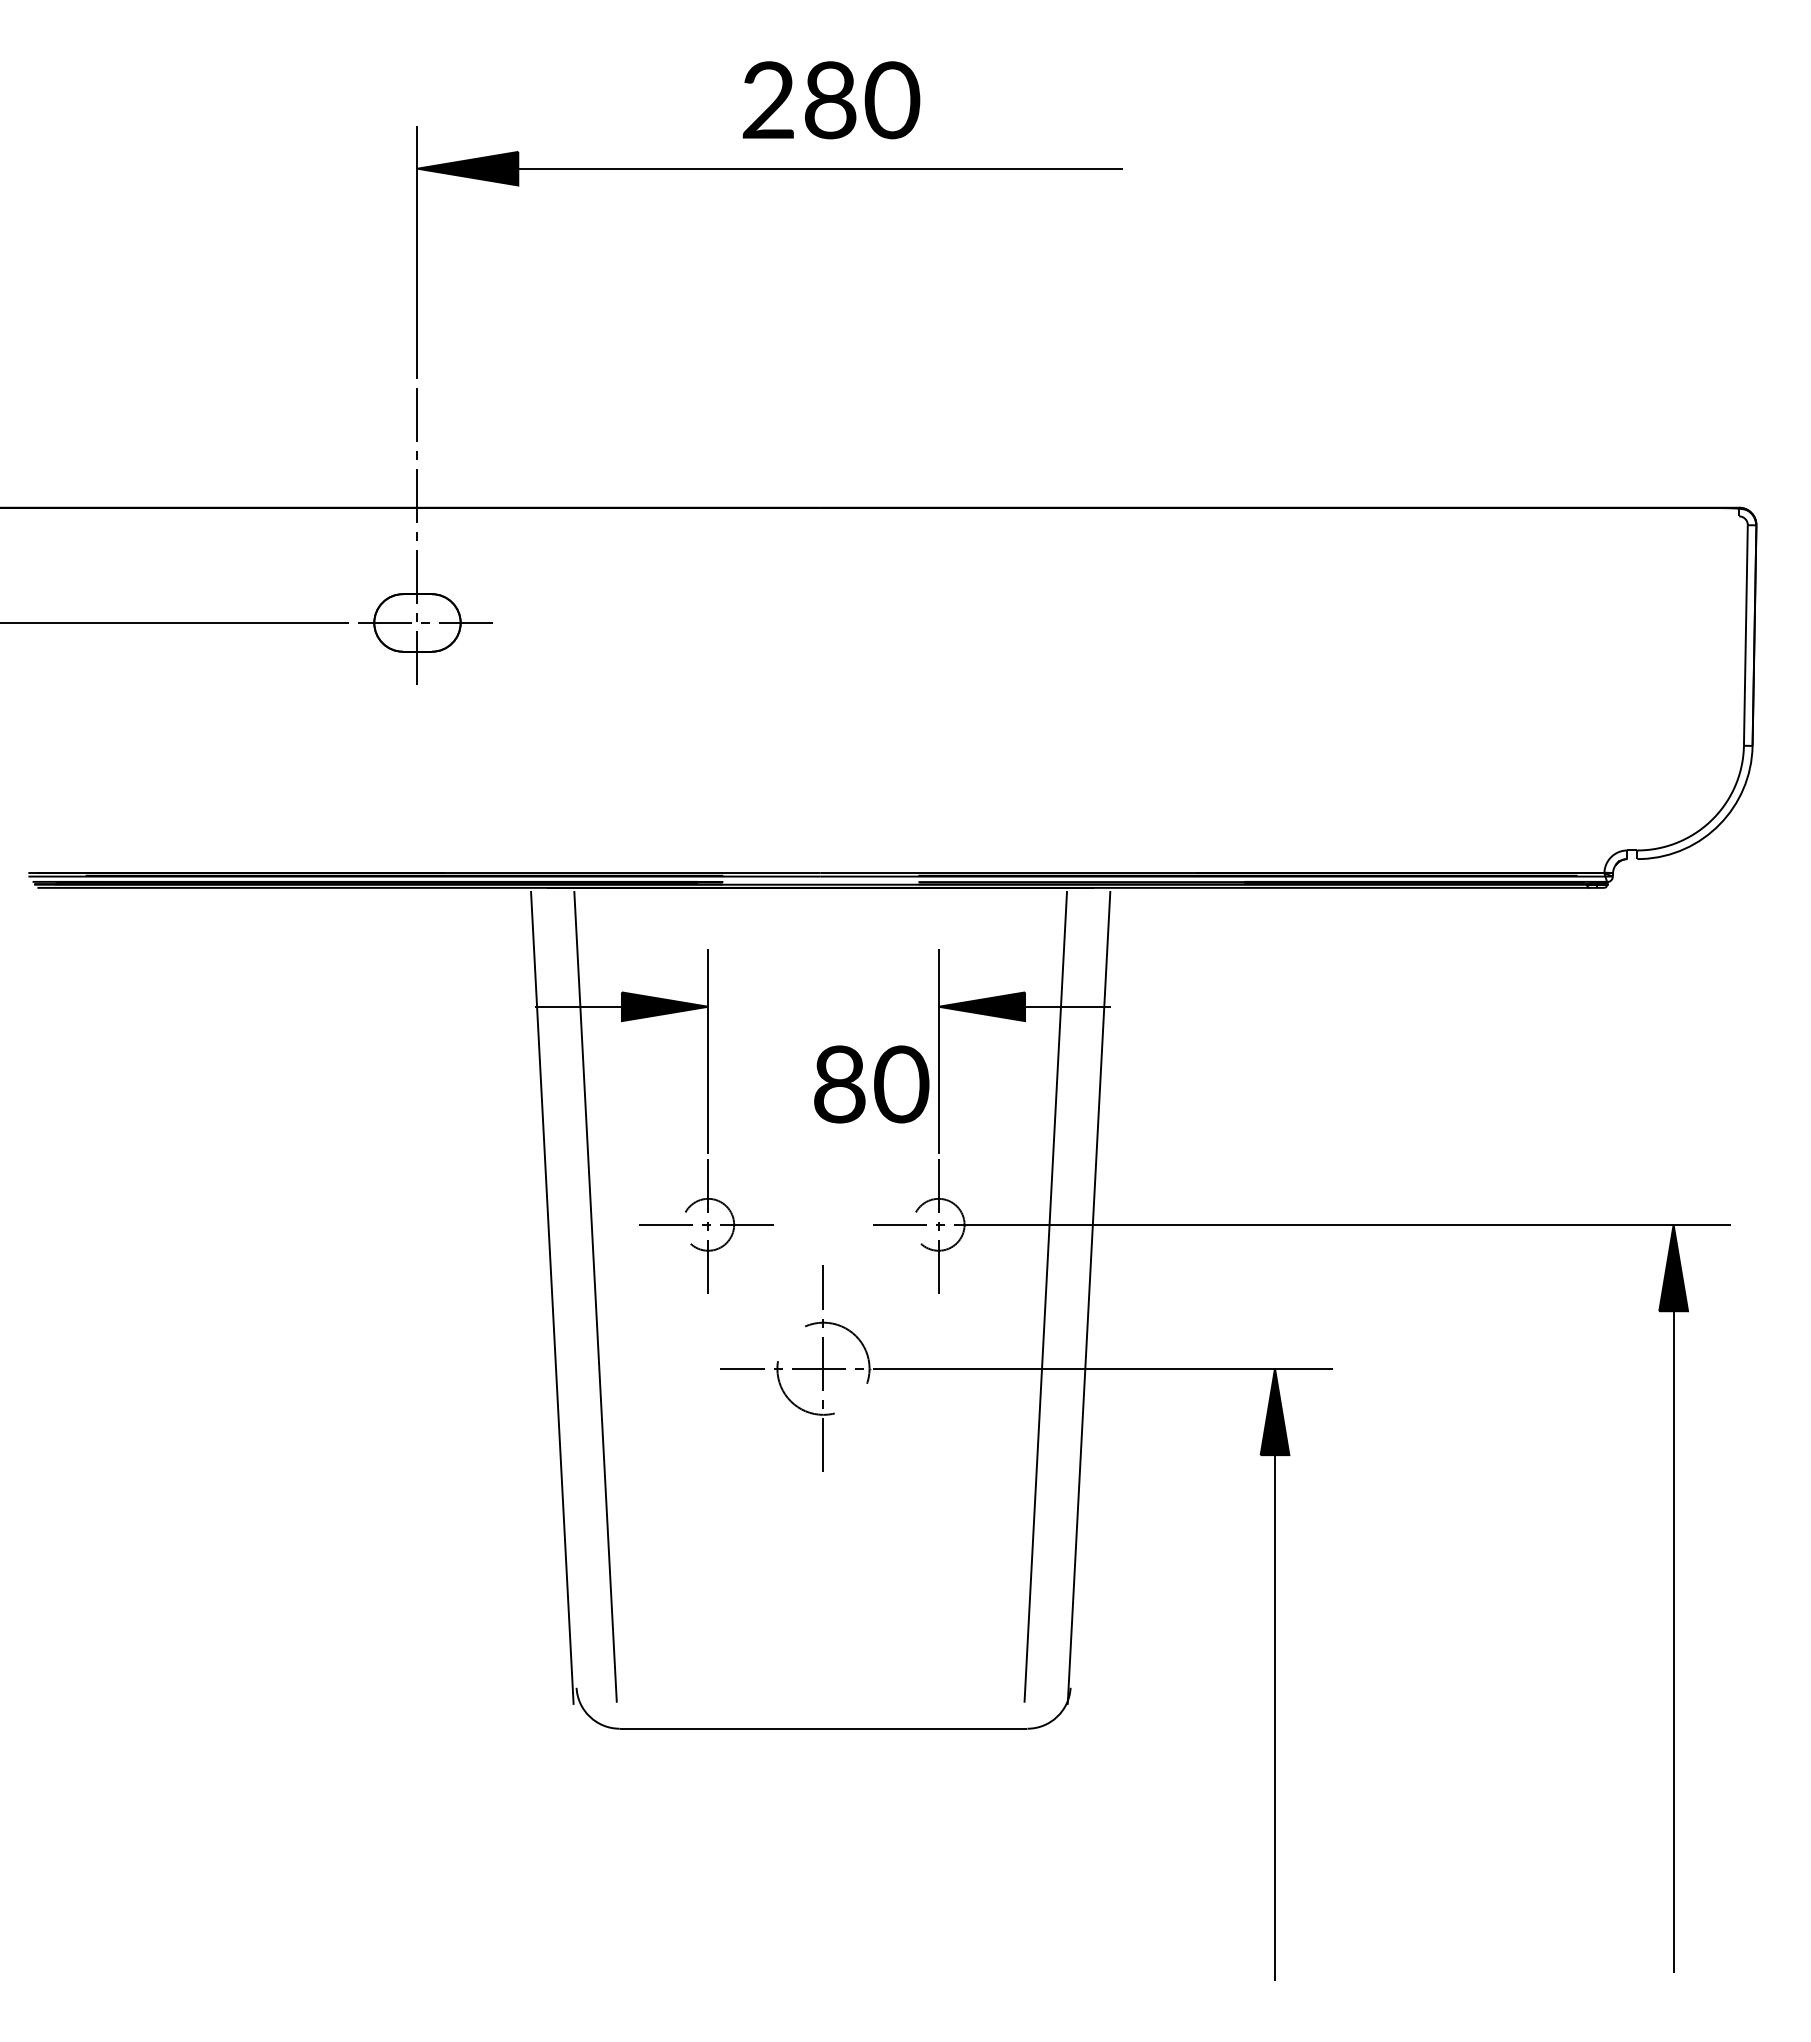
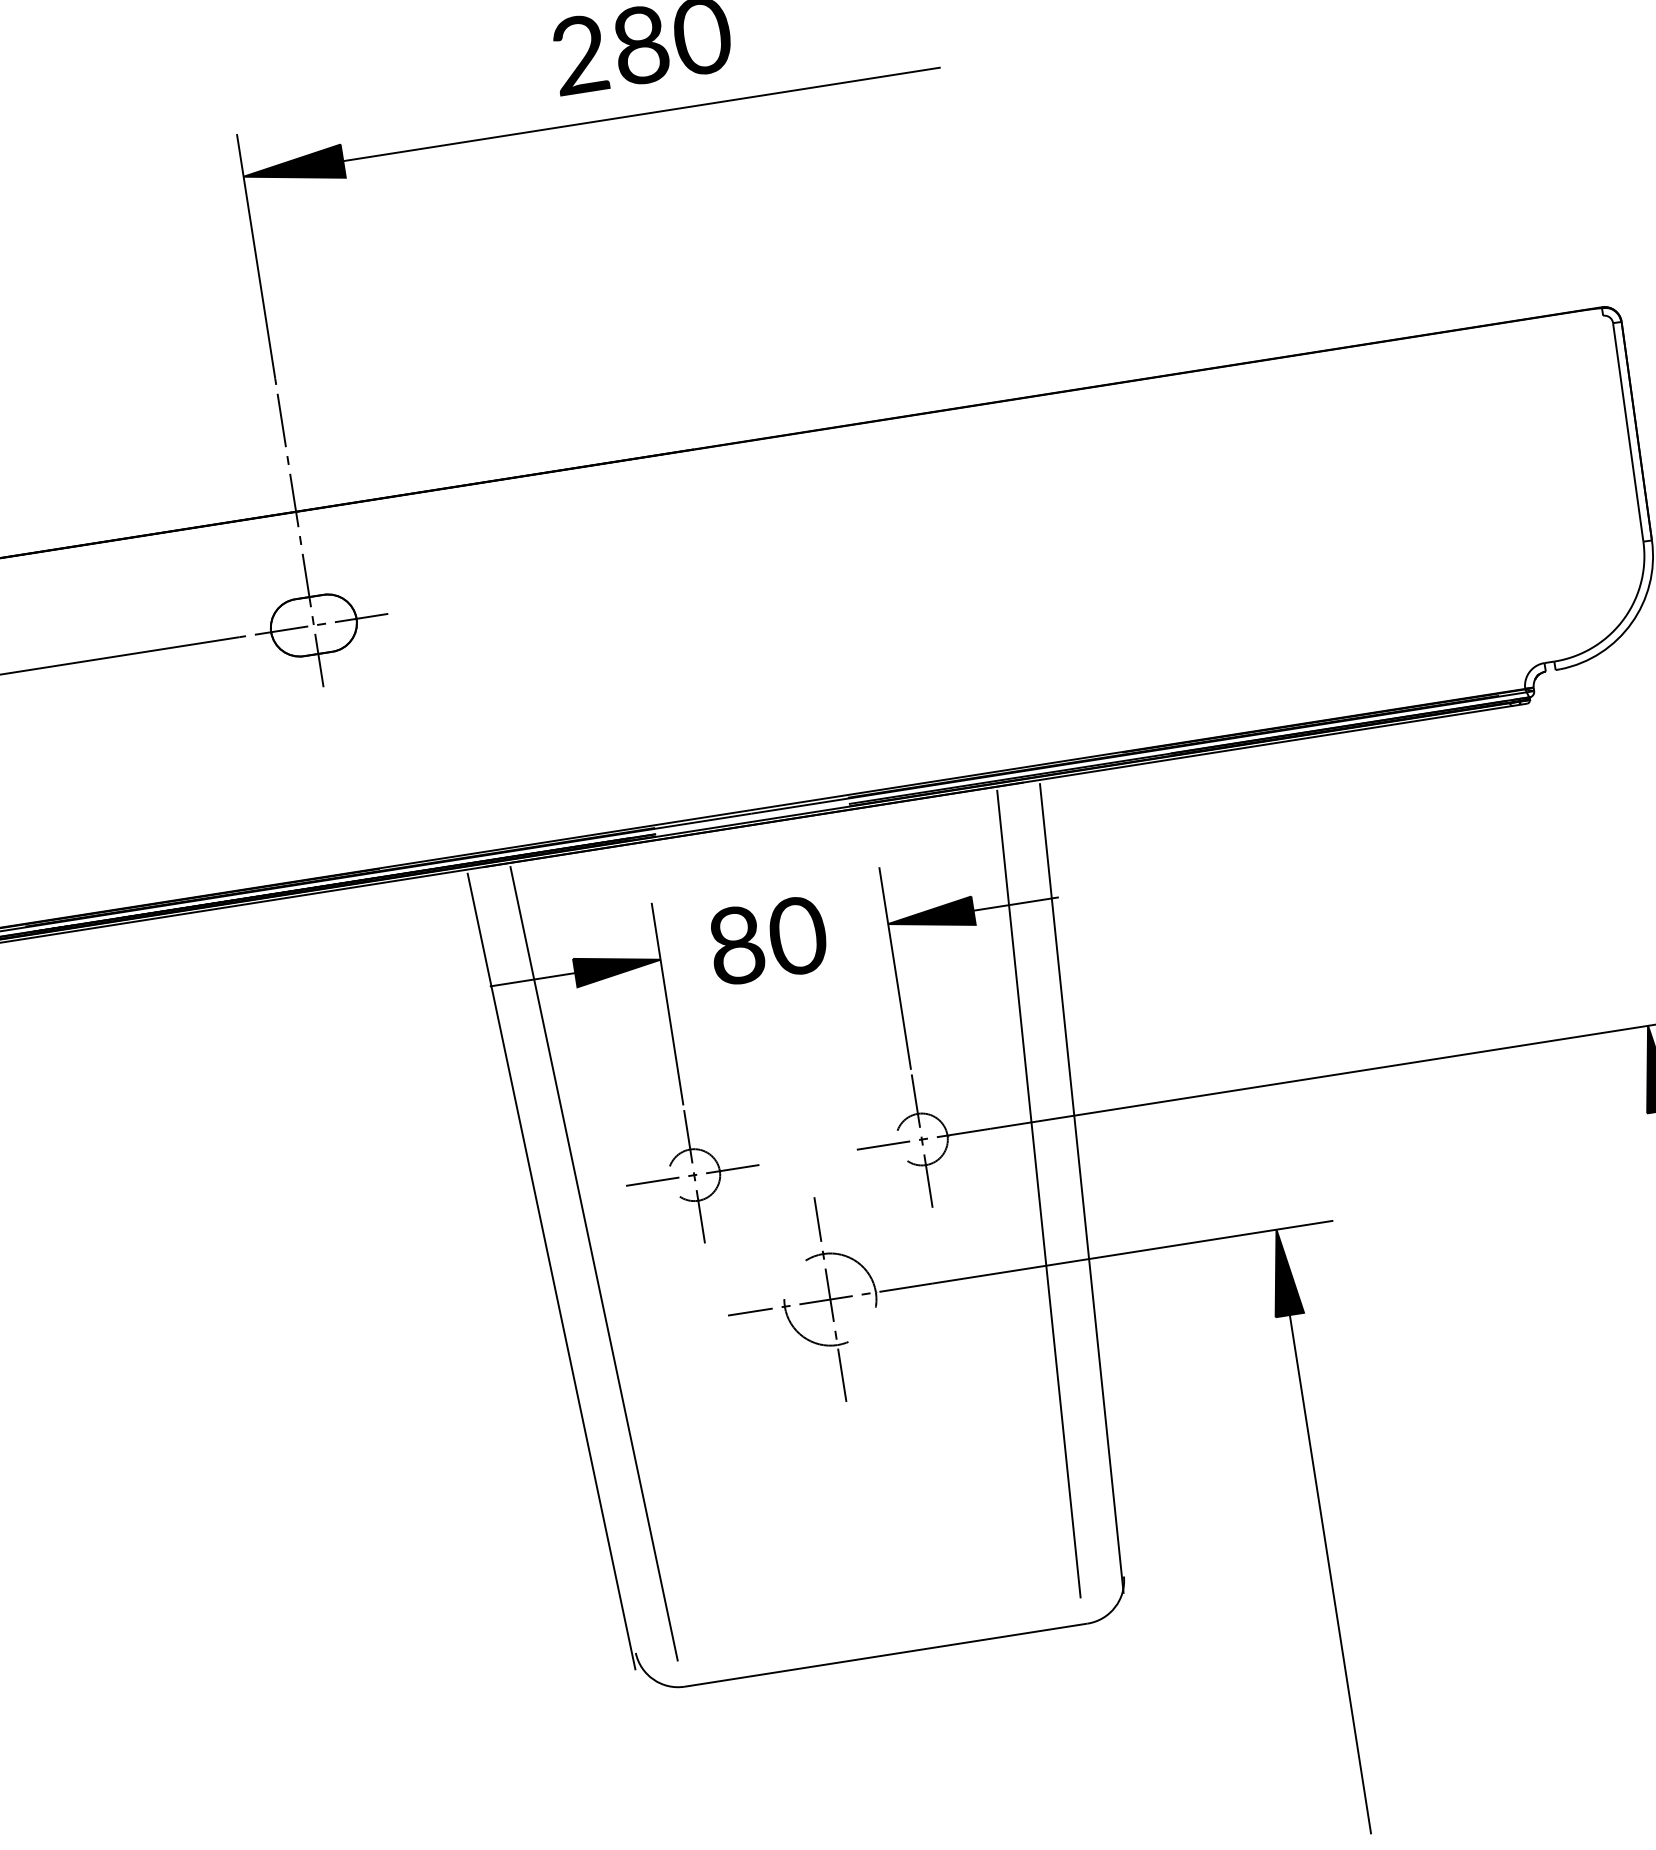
text: (871, 1084) -> (768, 940), moved

